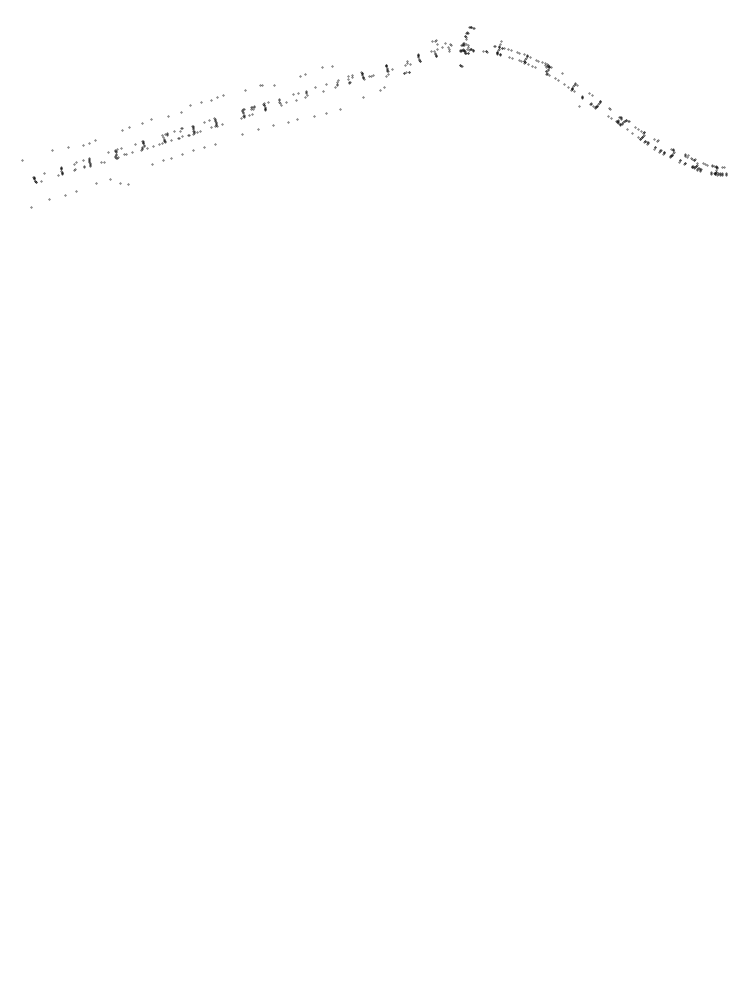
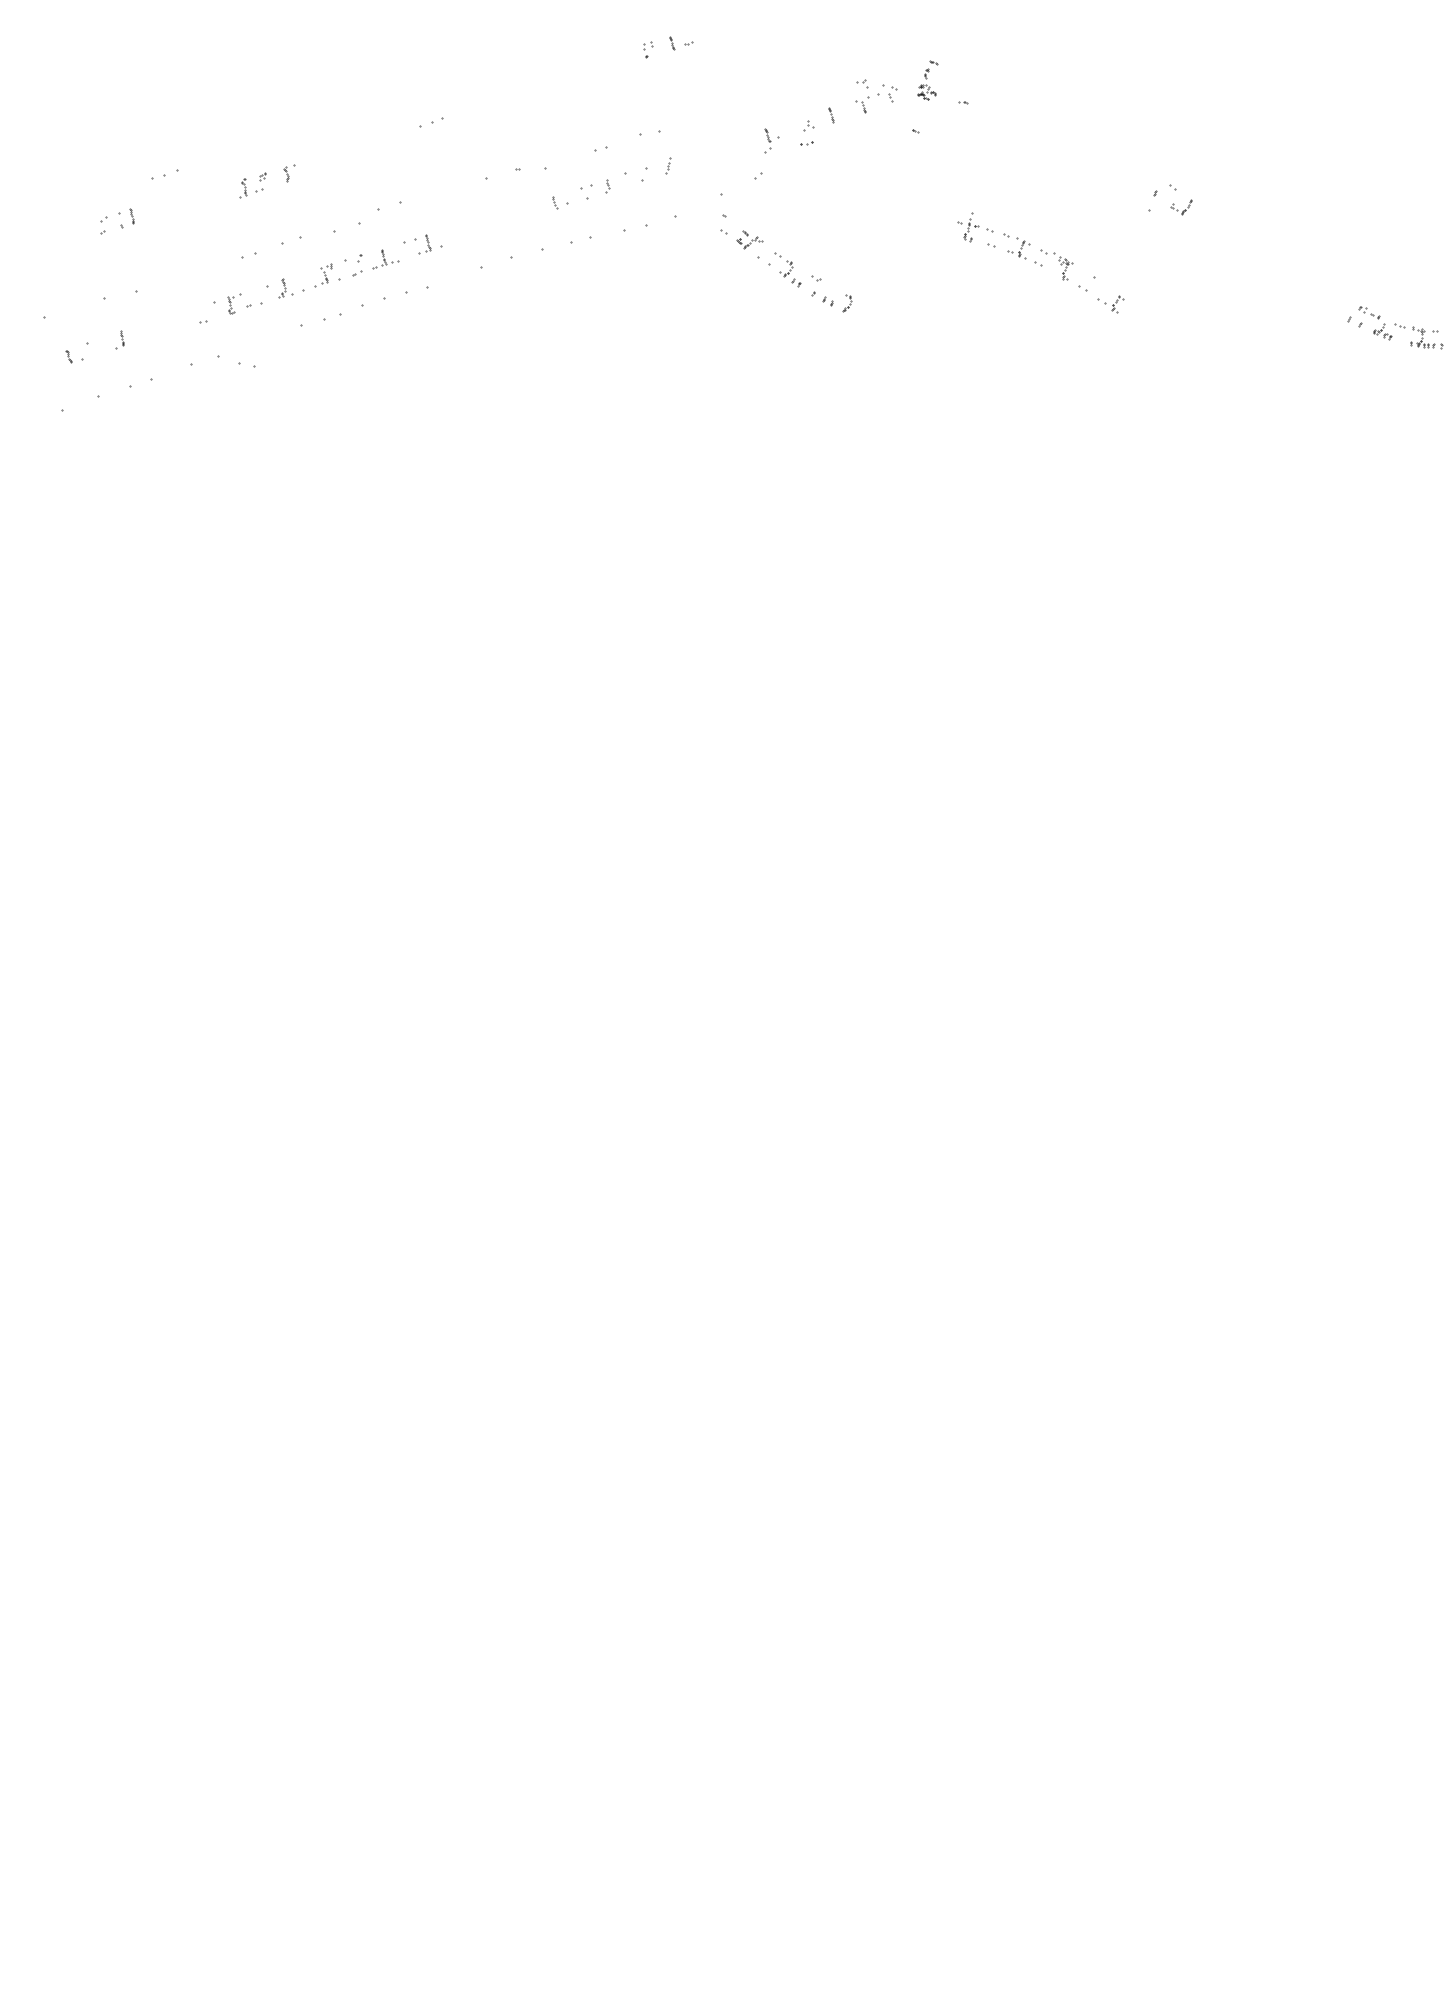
part: (467, 40) -> (927, 80), size x0.7
part: (535, 66) -> (1041, 263), moved
part: (360, 77) -> (667, 46), moved
part: (217, 97) -> (431, 122), moved
part: (254, 110) -> (267, 181), moved
part: (641, 132) -> (787, 263), moved
part: (89, 142) -> (165, 173), moved
part: (82, 164) -> (118, 221), moved

